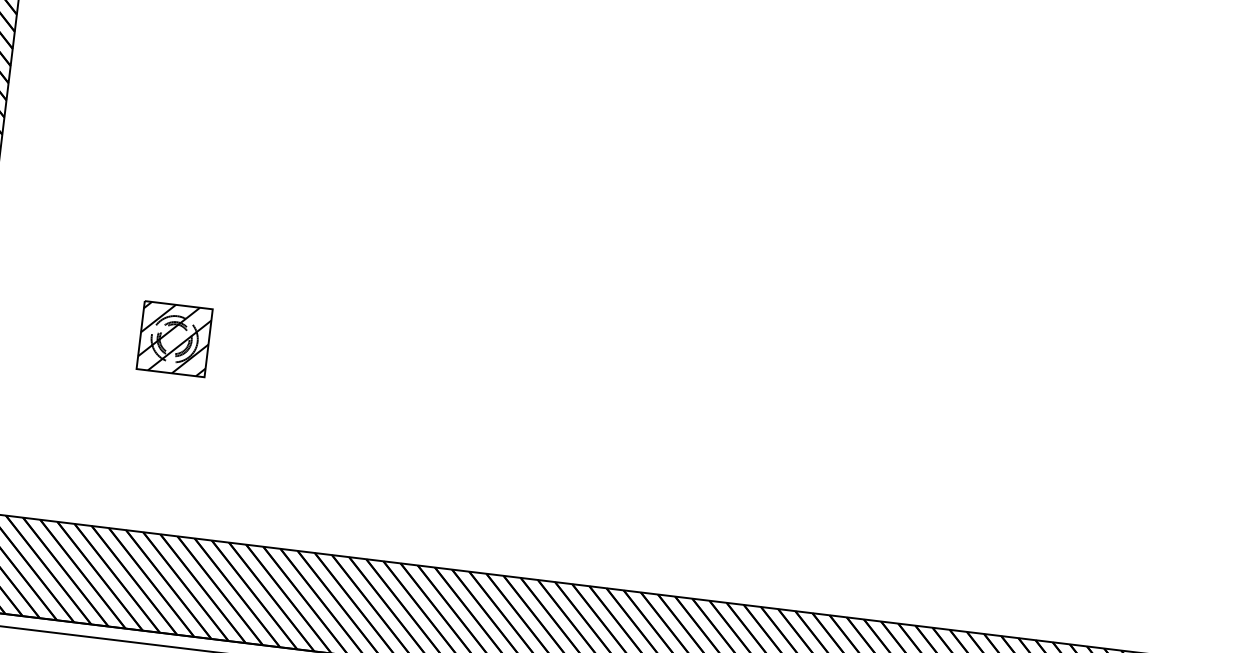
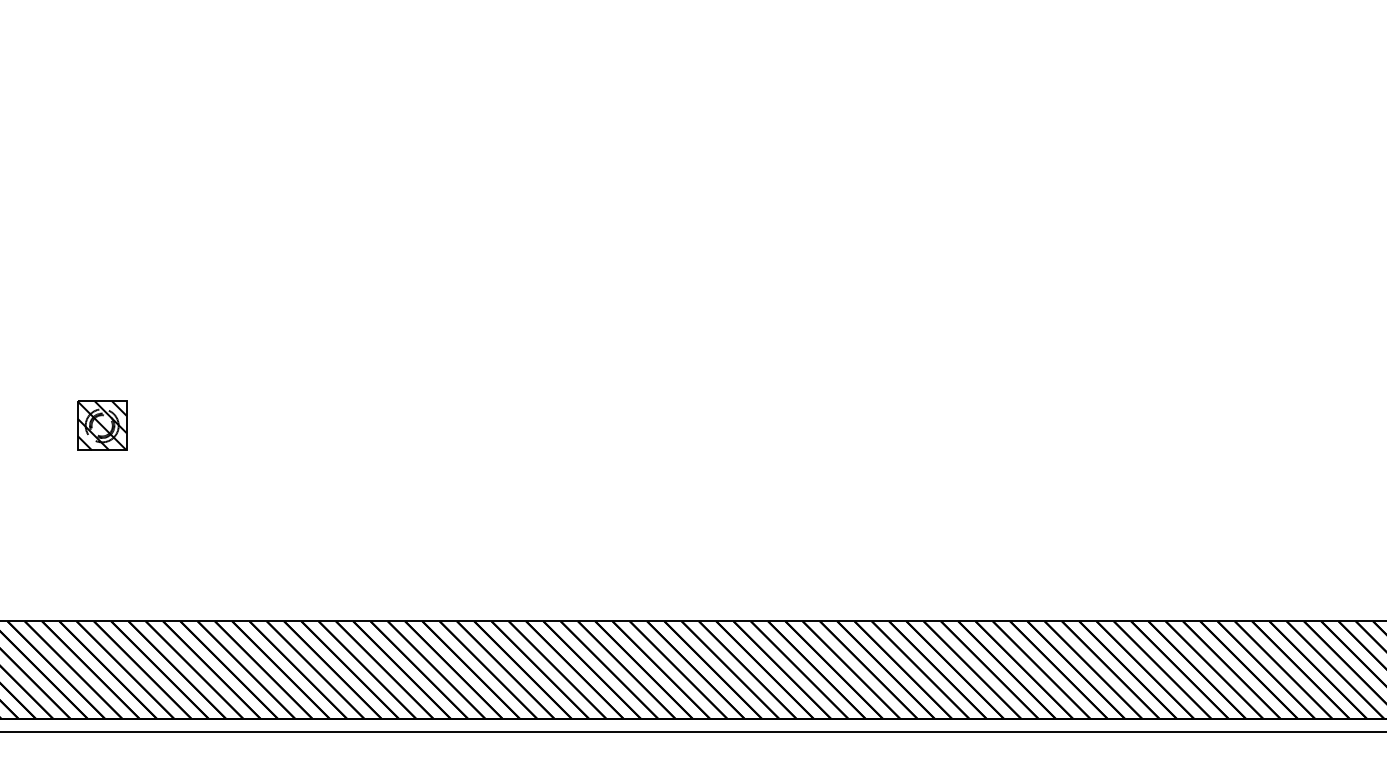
part: (175, 338) -> (102, 425), size x0.71

